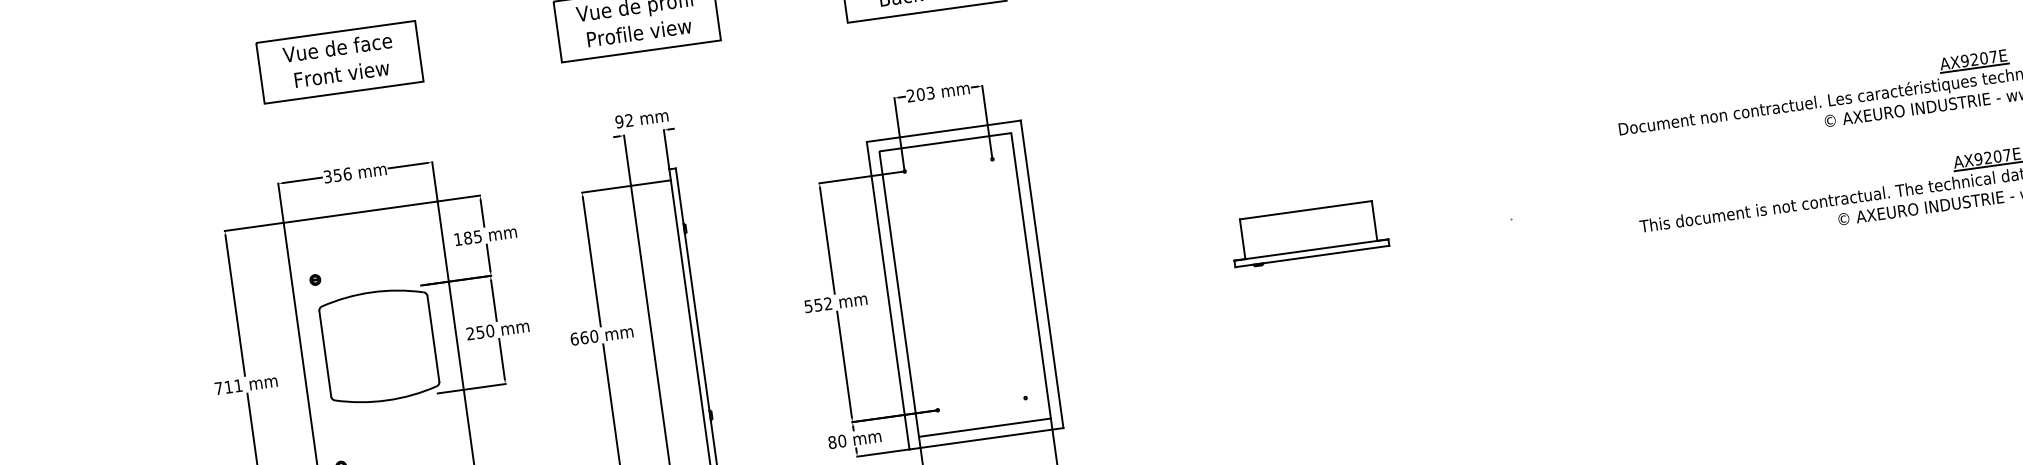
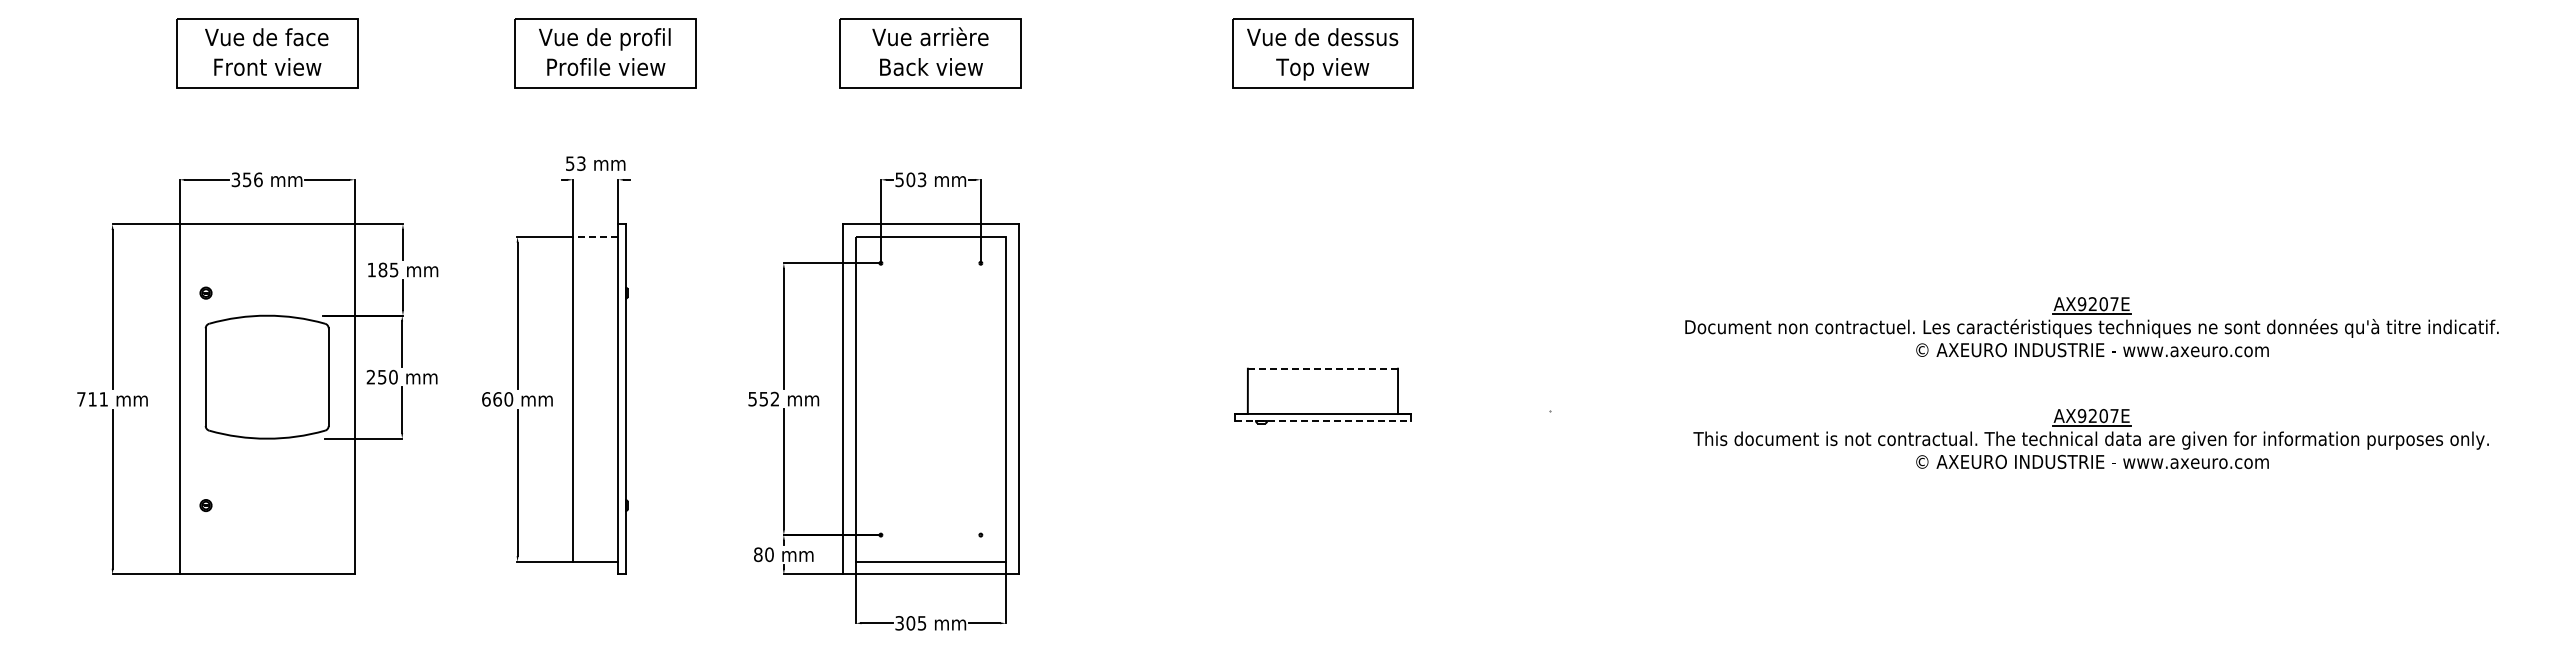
text: (910, 95) -> (899, 179), 203 -> 503
text: (624, 121) -> (575, 163), 92 -> 53
line: (650, 182) -> (595, 236), solid -> dashed
line: (1306, 209) -> (1323, 368), solid -> dashed
line: (1312, 256) -> (1323, 421), solid -> dashed

